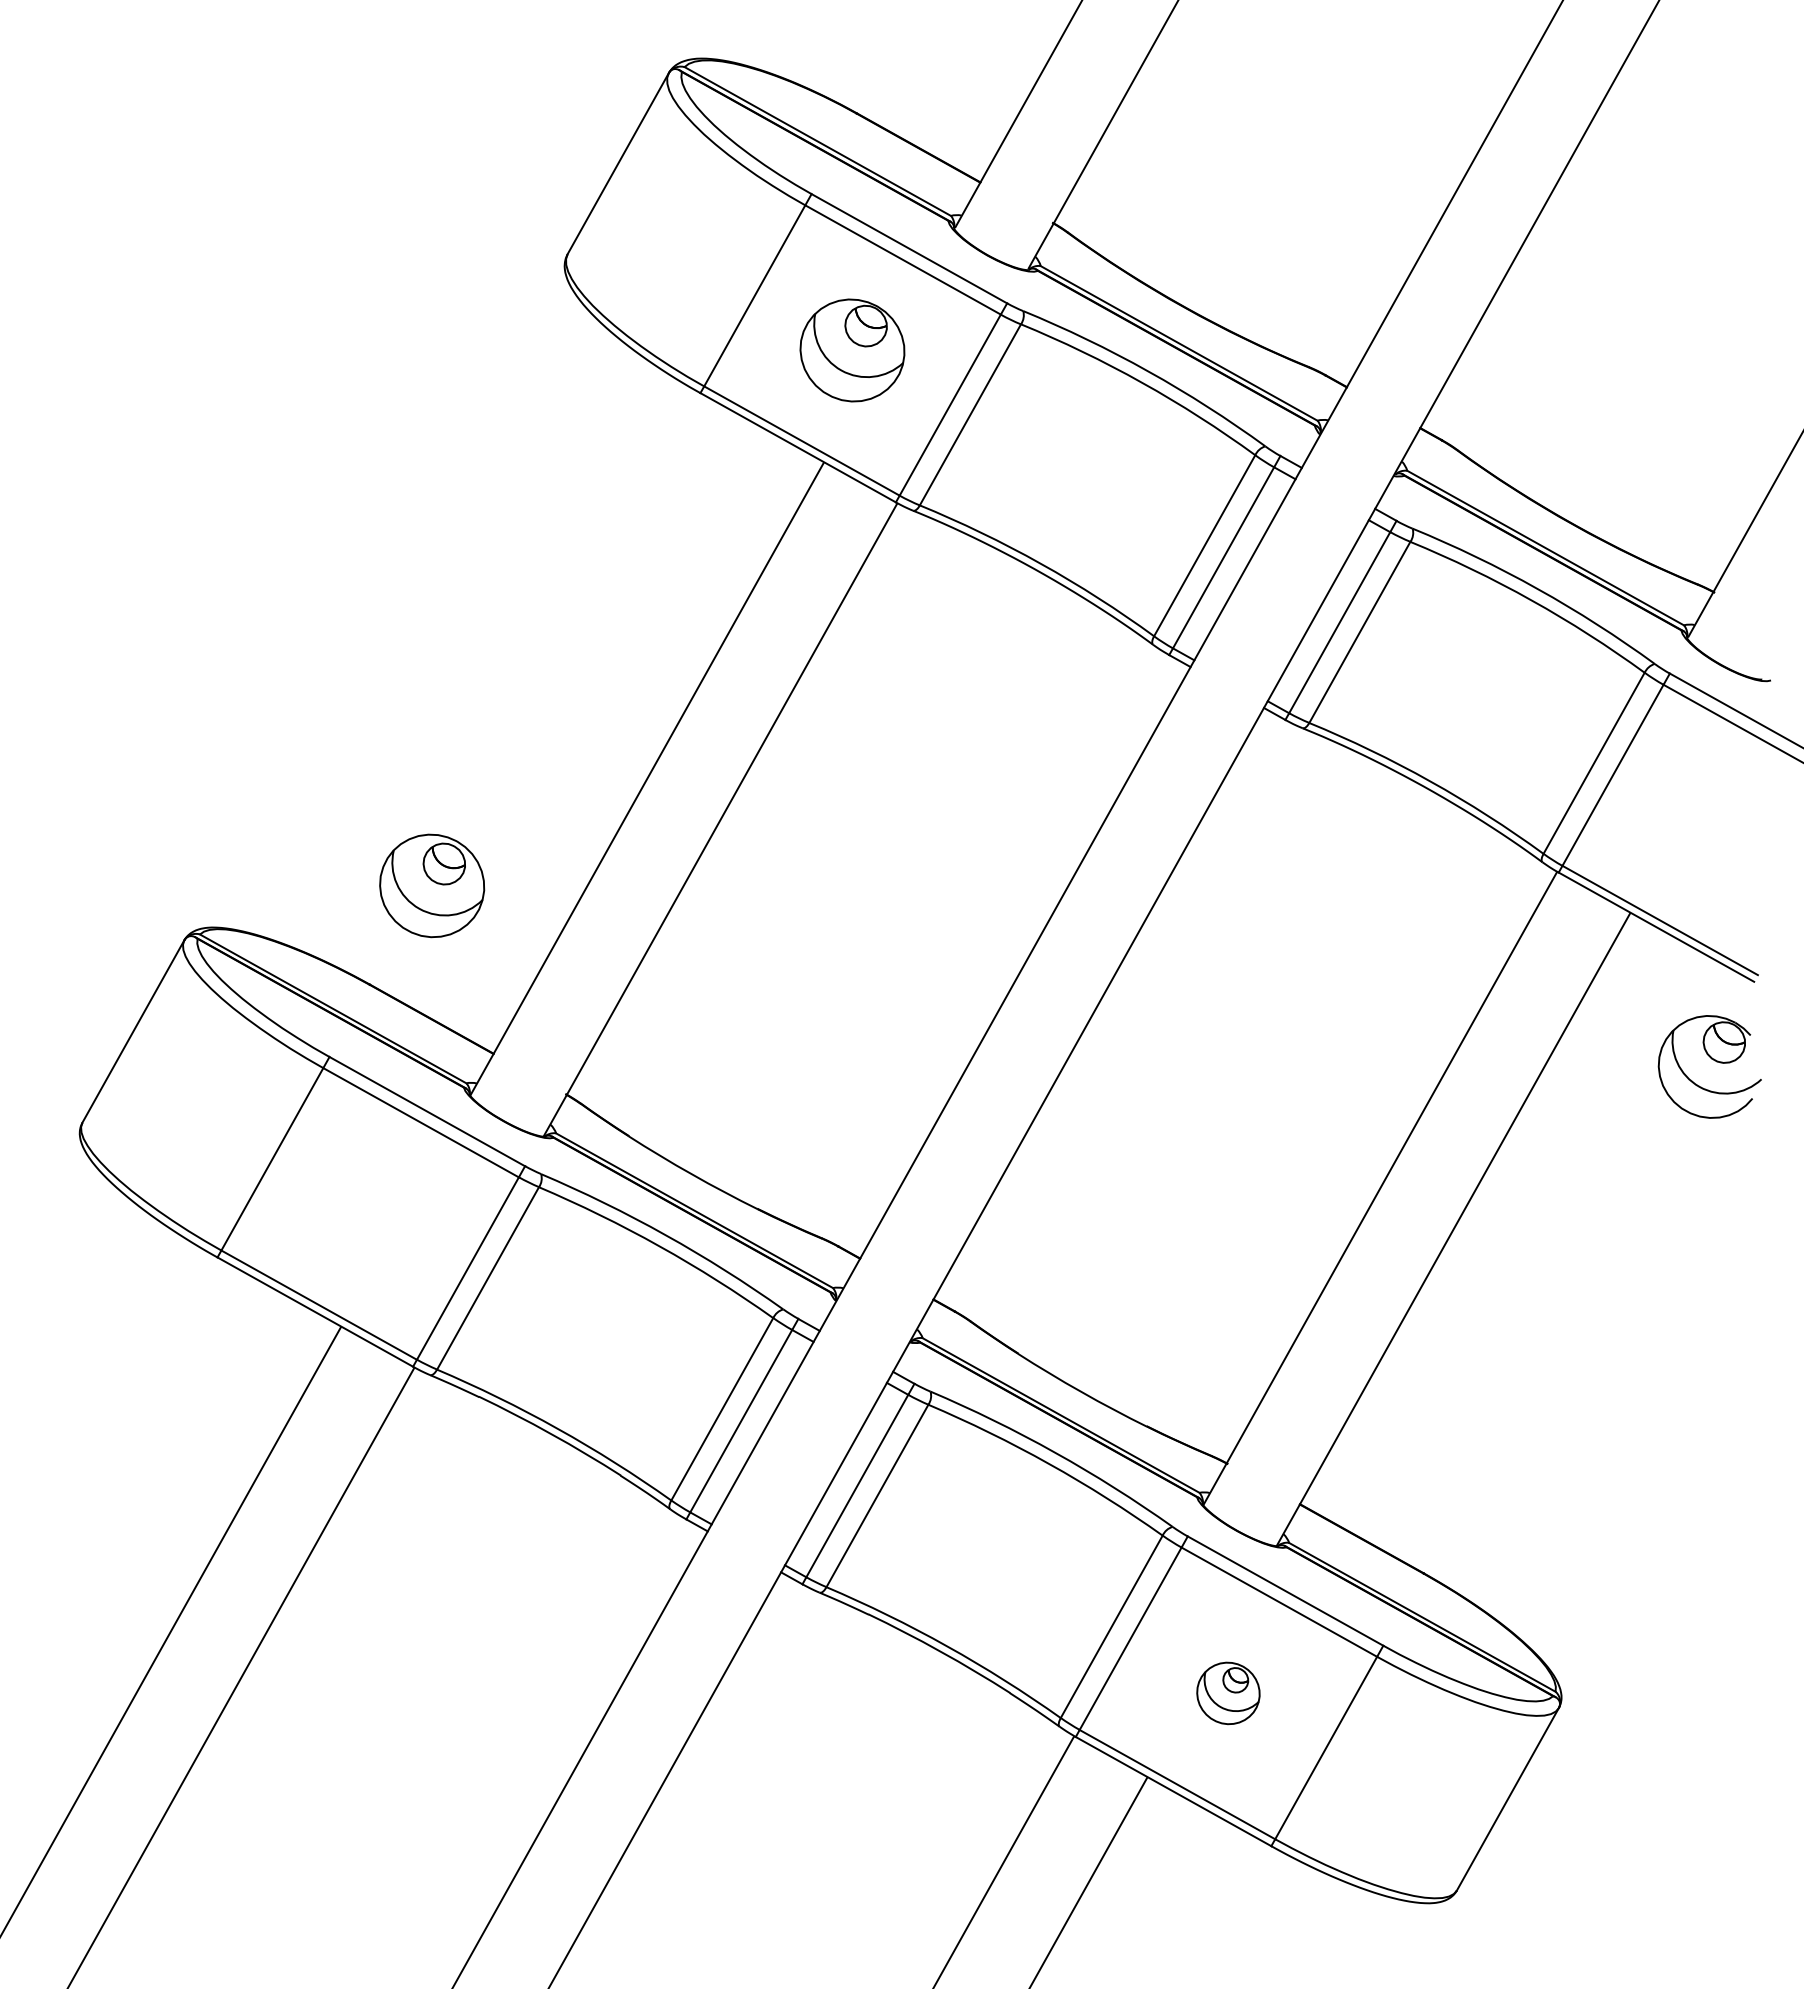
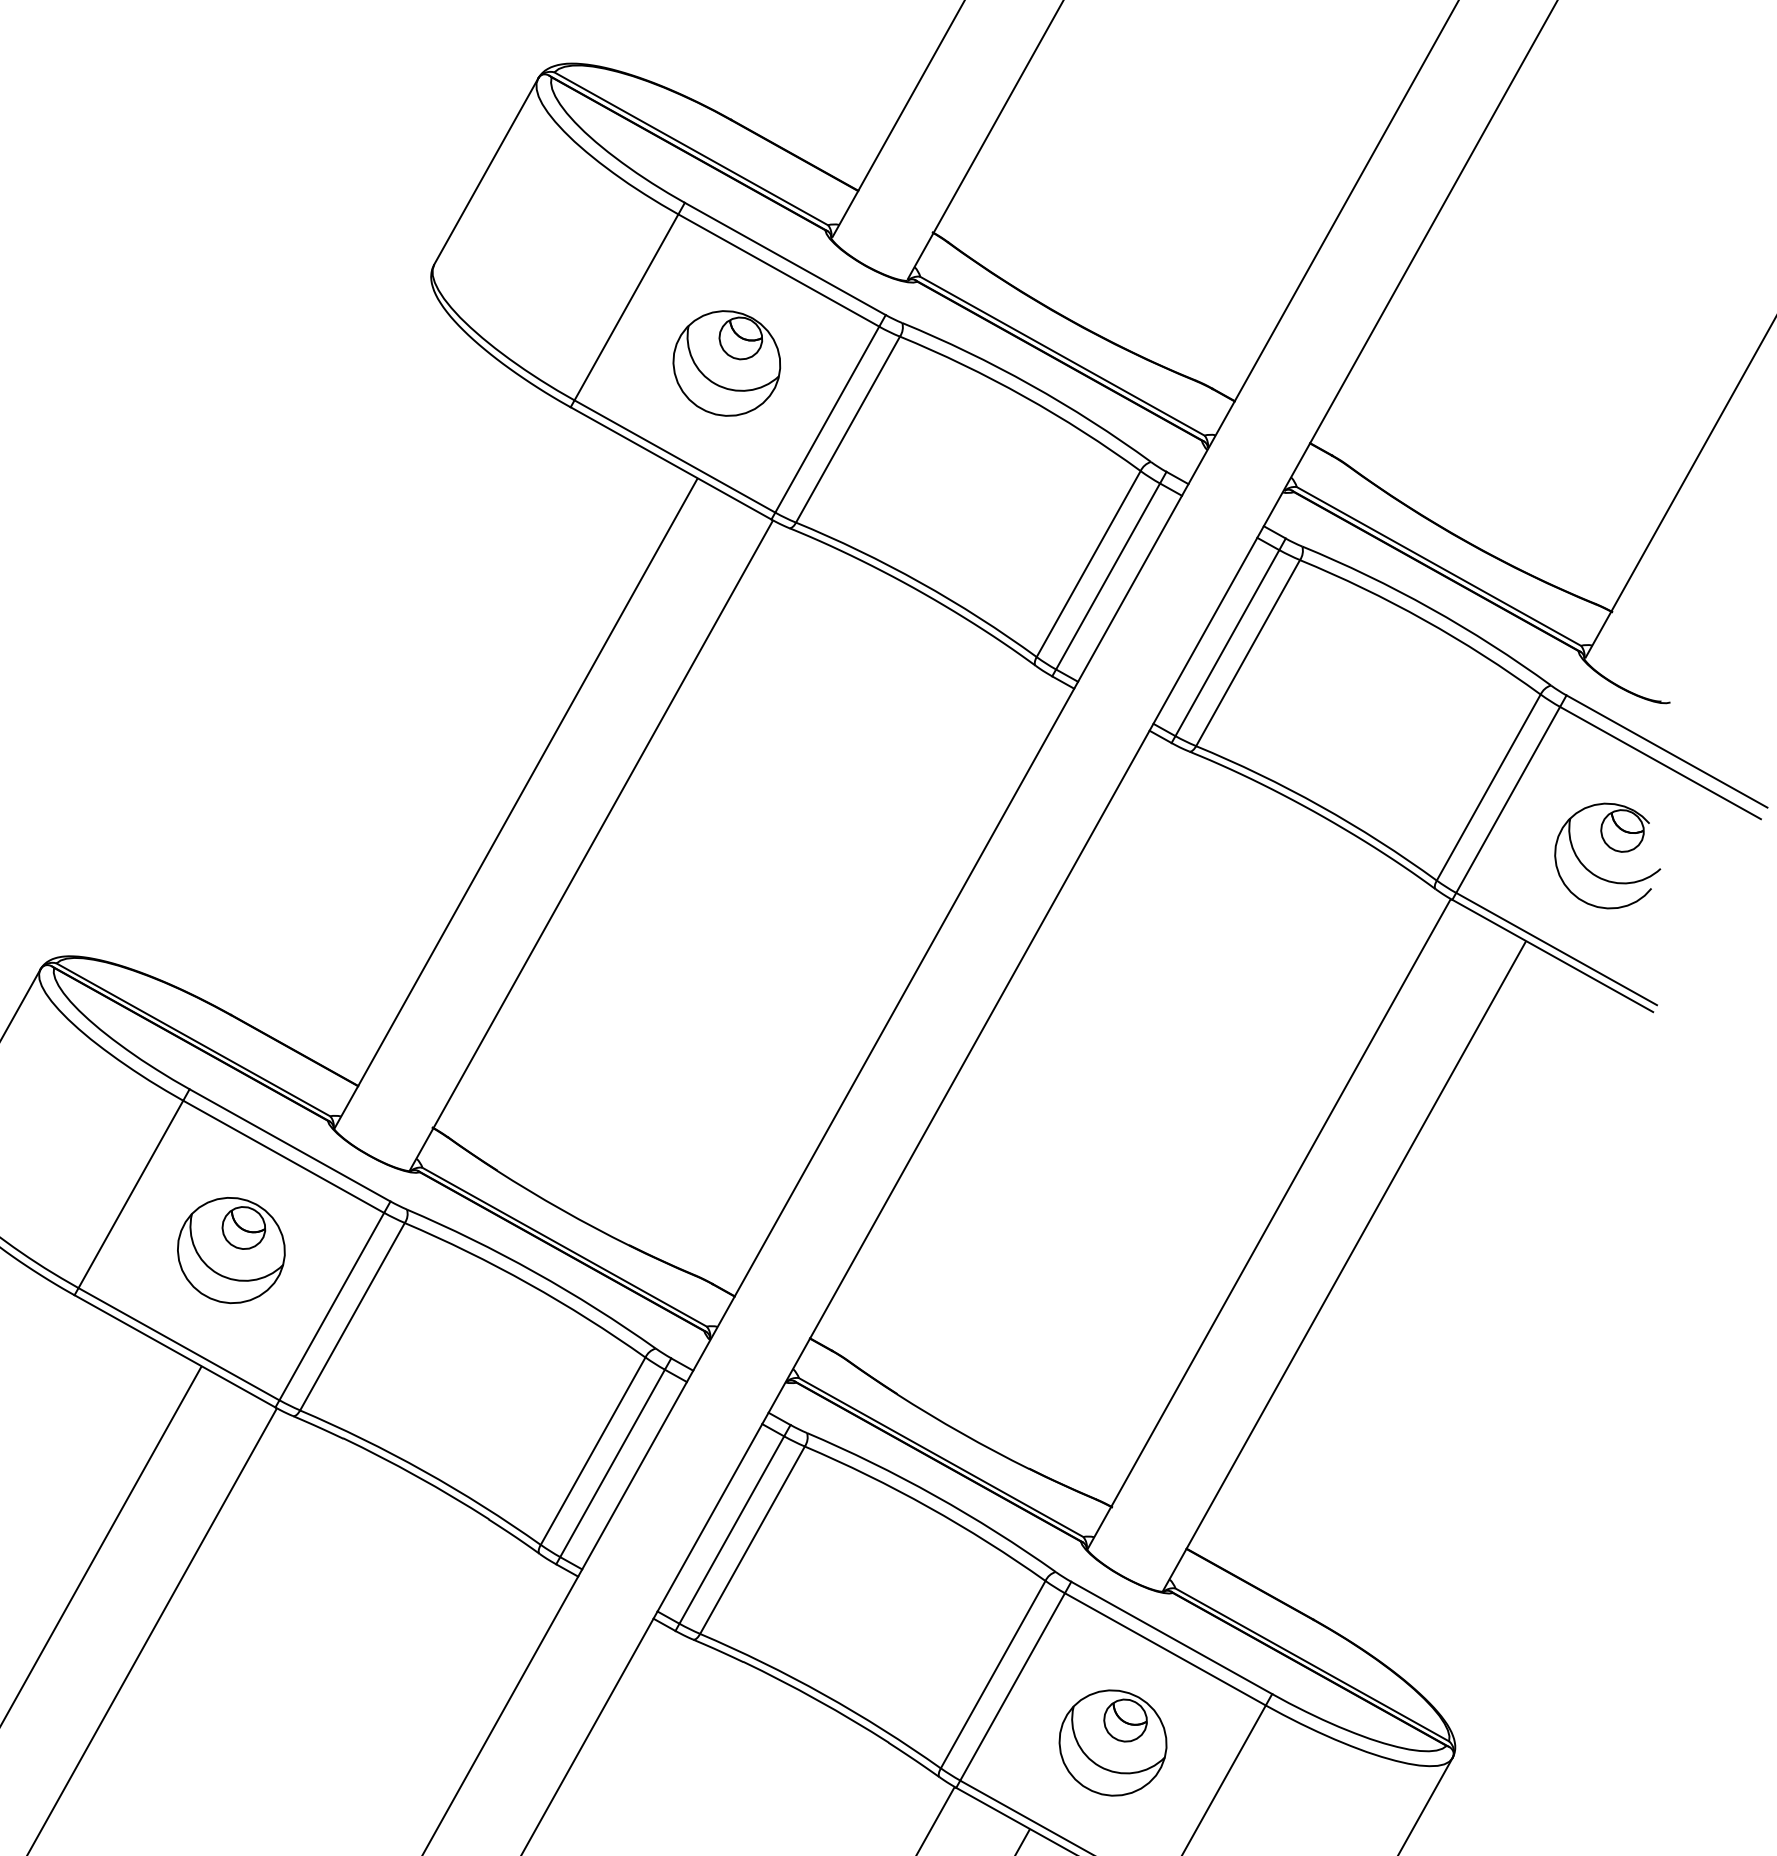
part: (432, 885) -> (231, 1250), moved
part: (1713, 1060) -> (1611, 849), moved
part: (1228, 1693) -> (1113, 1743), size x1.67

